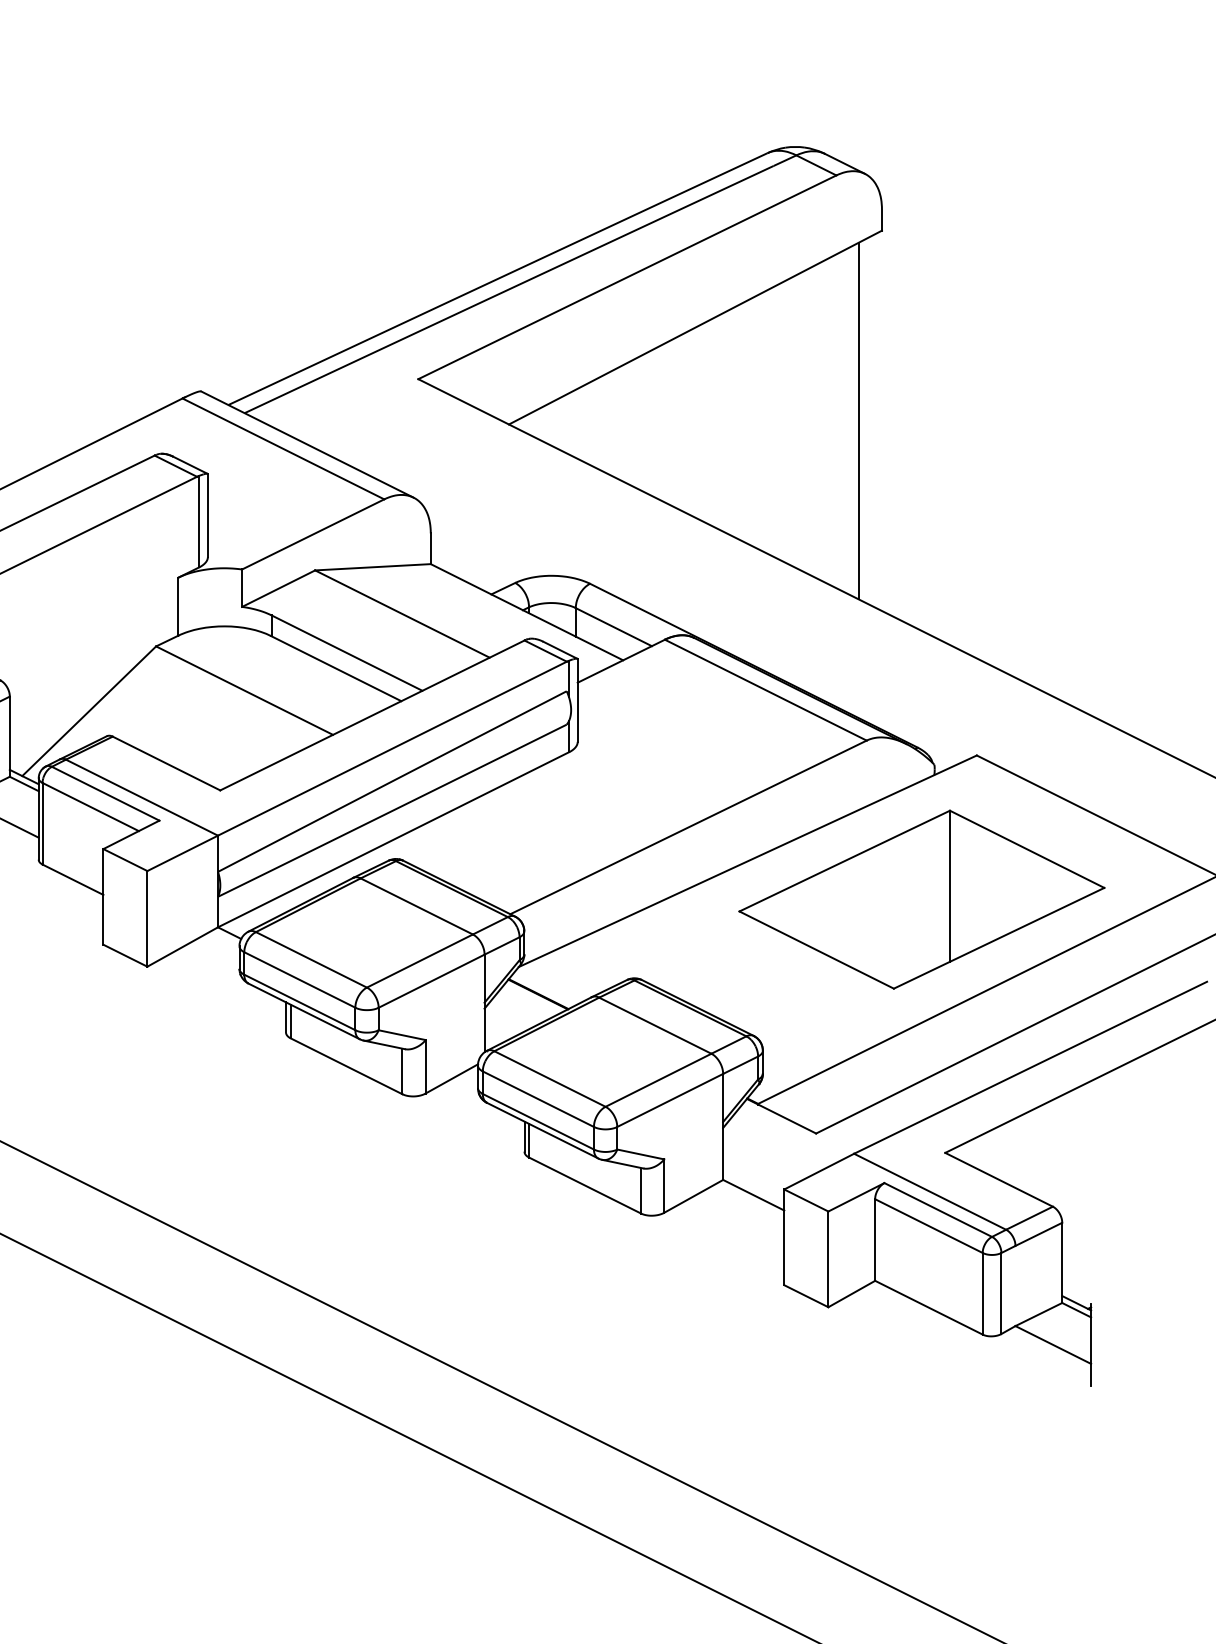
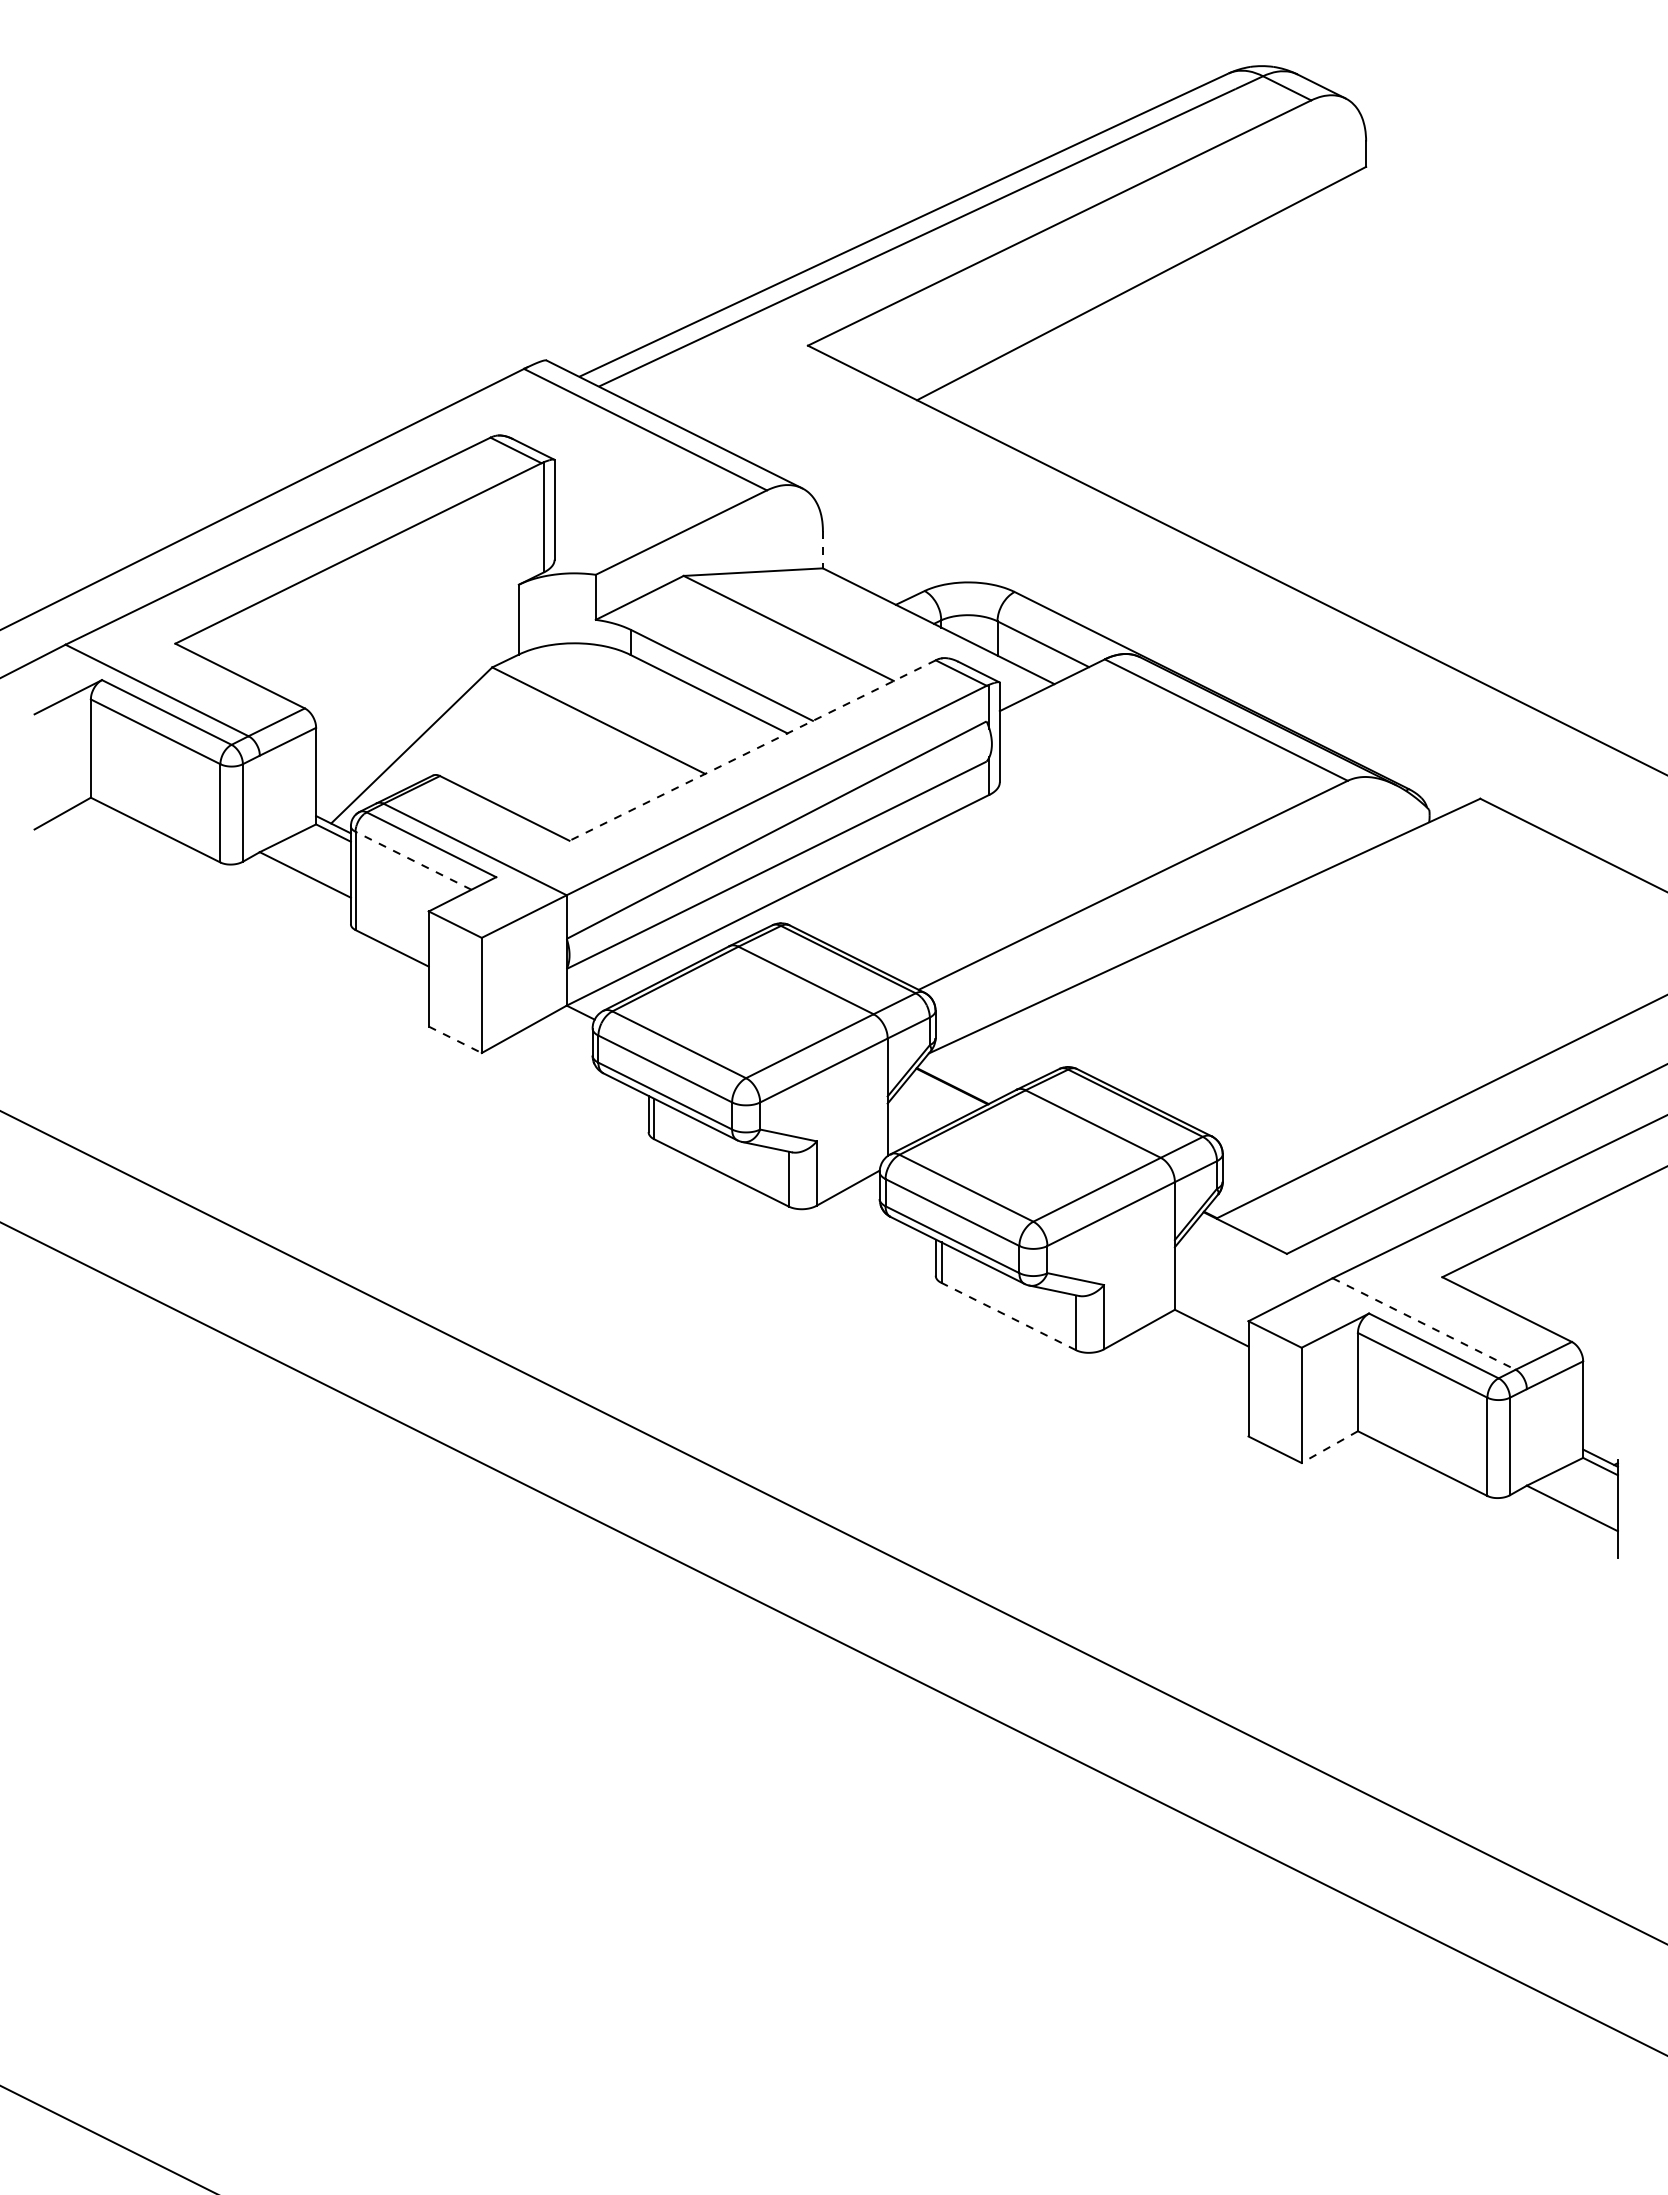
line: (859, 420) -> (1338, 395), removed
line: (430, 549) -> (822, 550), solid -> dashed
line: (372, 715) -> (752, 750), solid -> dashed
line: (90, 806) -> (413, 860), solid -> dashed
part: (921, 899) -> (1413, 972), removed
line: (125, 955) -> (455, 1039), solid -> dashed
line: (584, 1185) -> (1008, 1316), solid -> dashed
line: (930, 1192) -> (1424, 1324), solid -> dashed
line: (851, 1294) -> (1329, 1447), solid -> dashed

